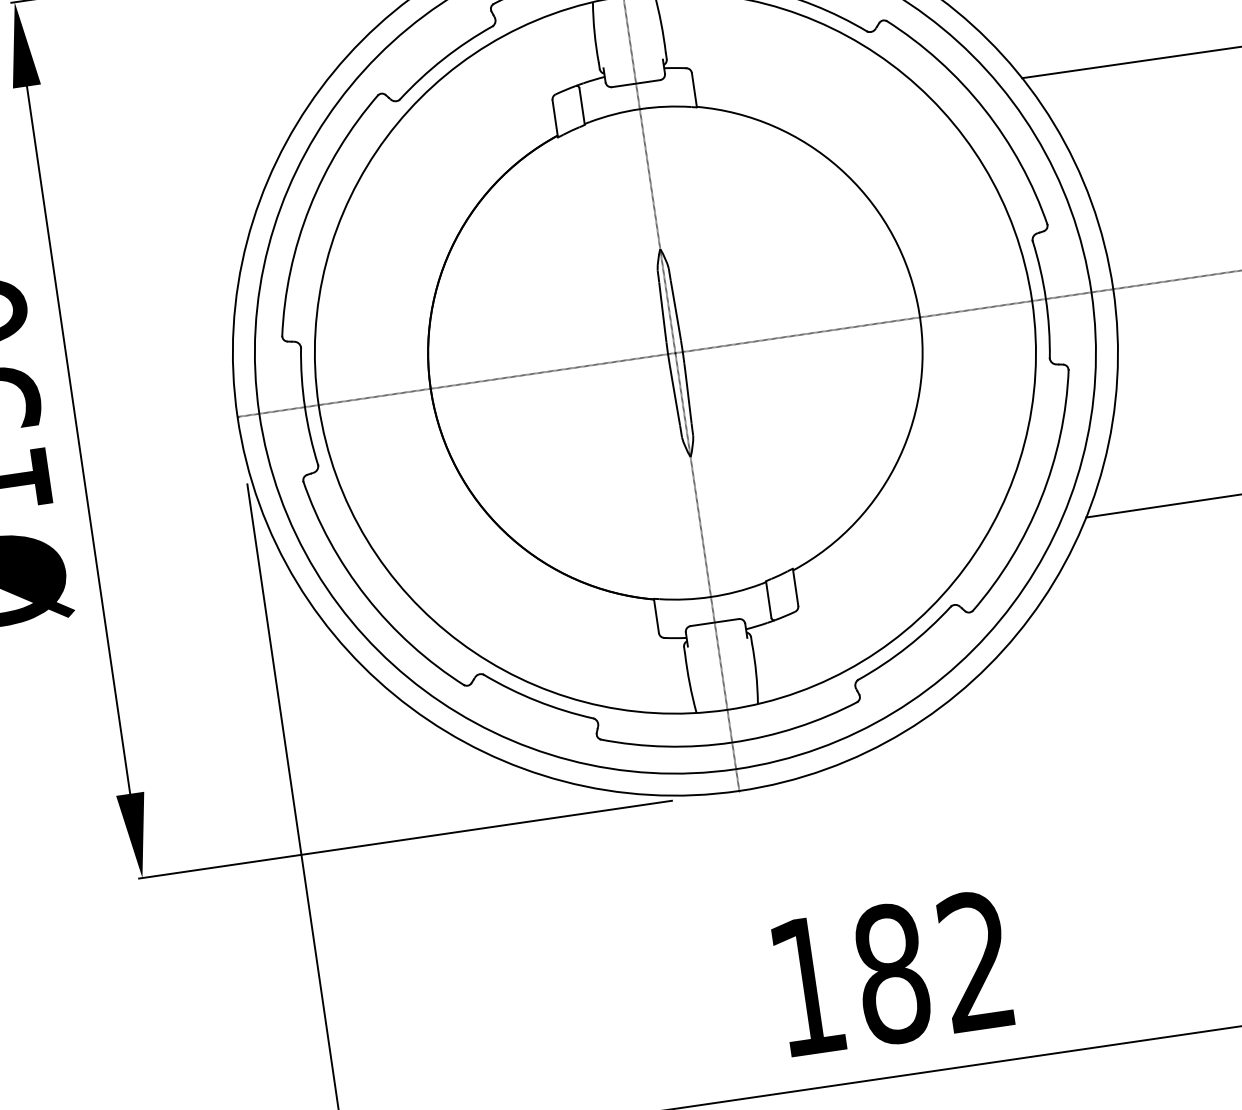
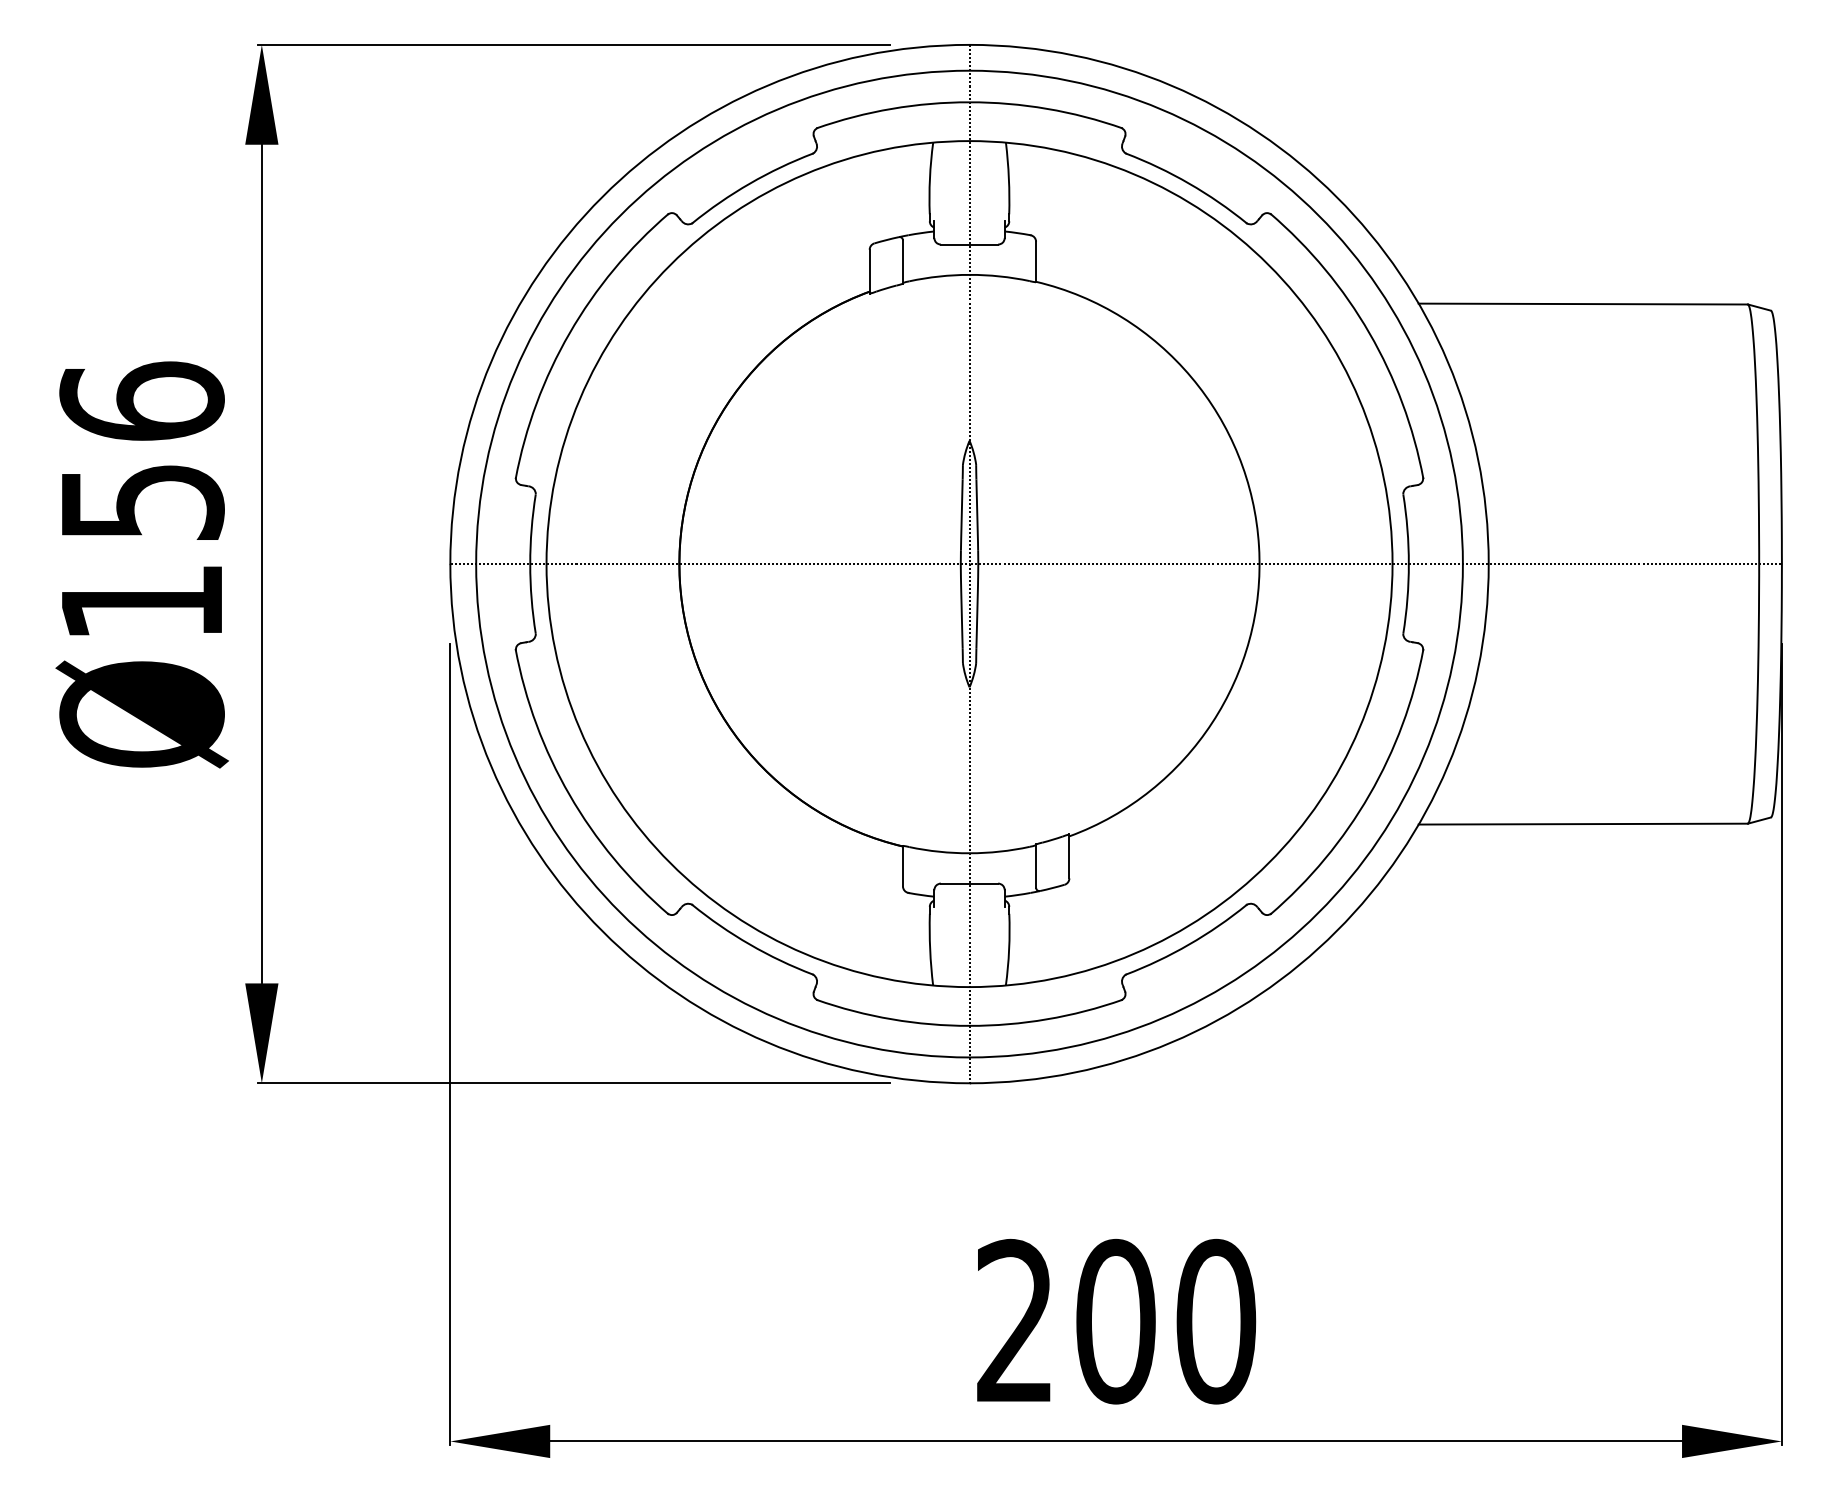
text: (892, 973) -> (1116, 1321), 182 -> 200

